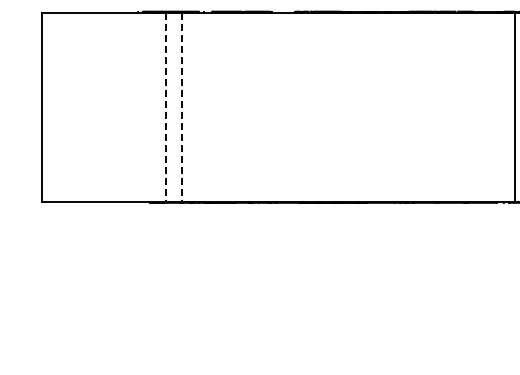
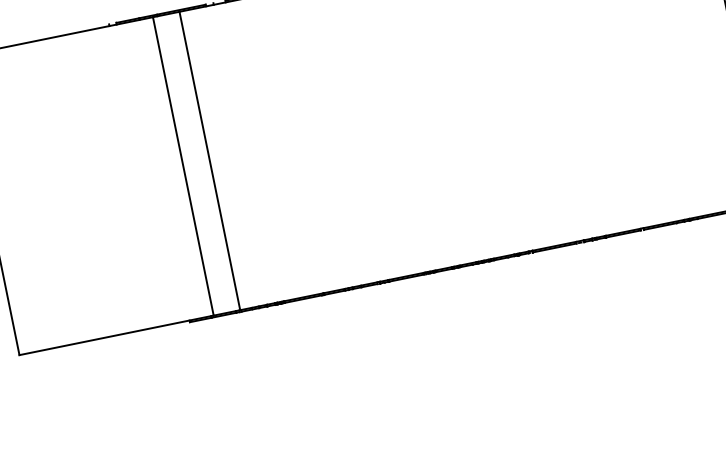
line: (165, 107) -> (183, 166), dashed -> solid
line: (182, 107) -> (210, 161), dashed -> solid

